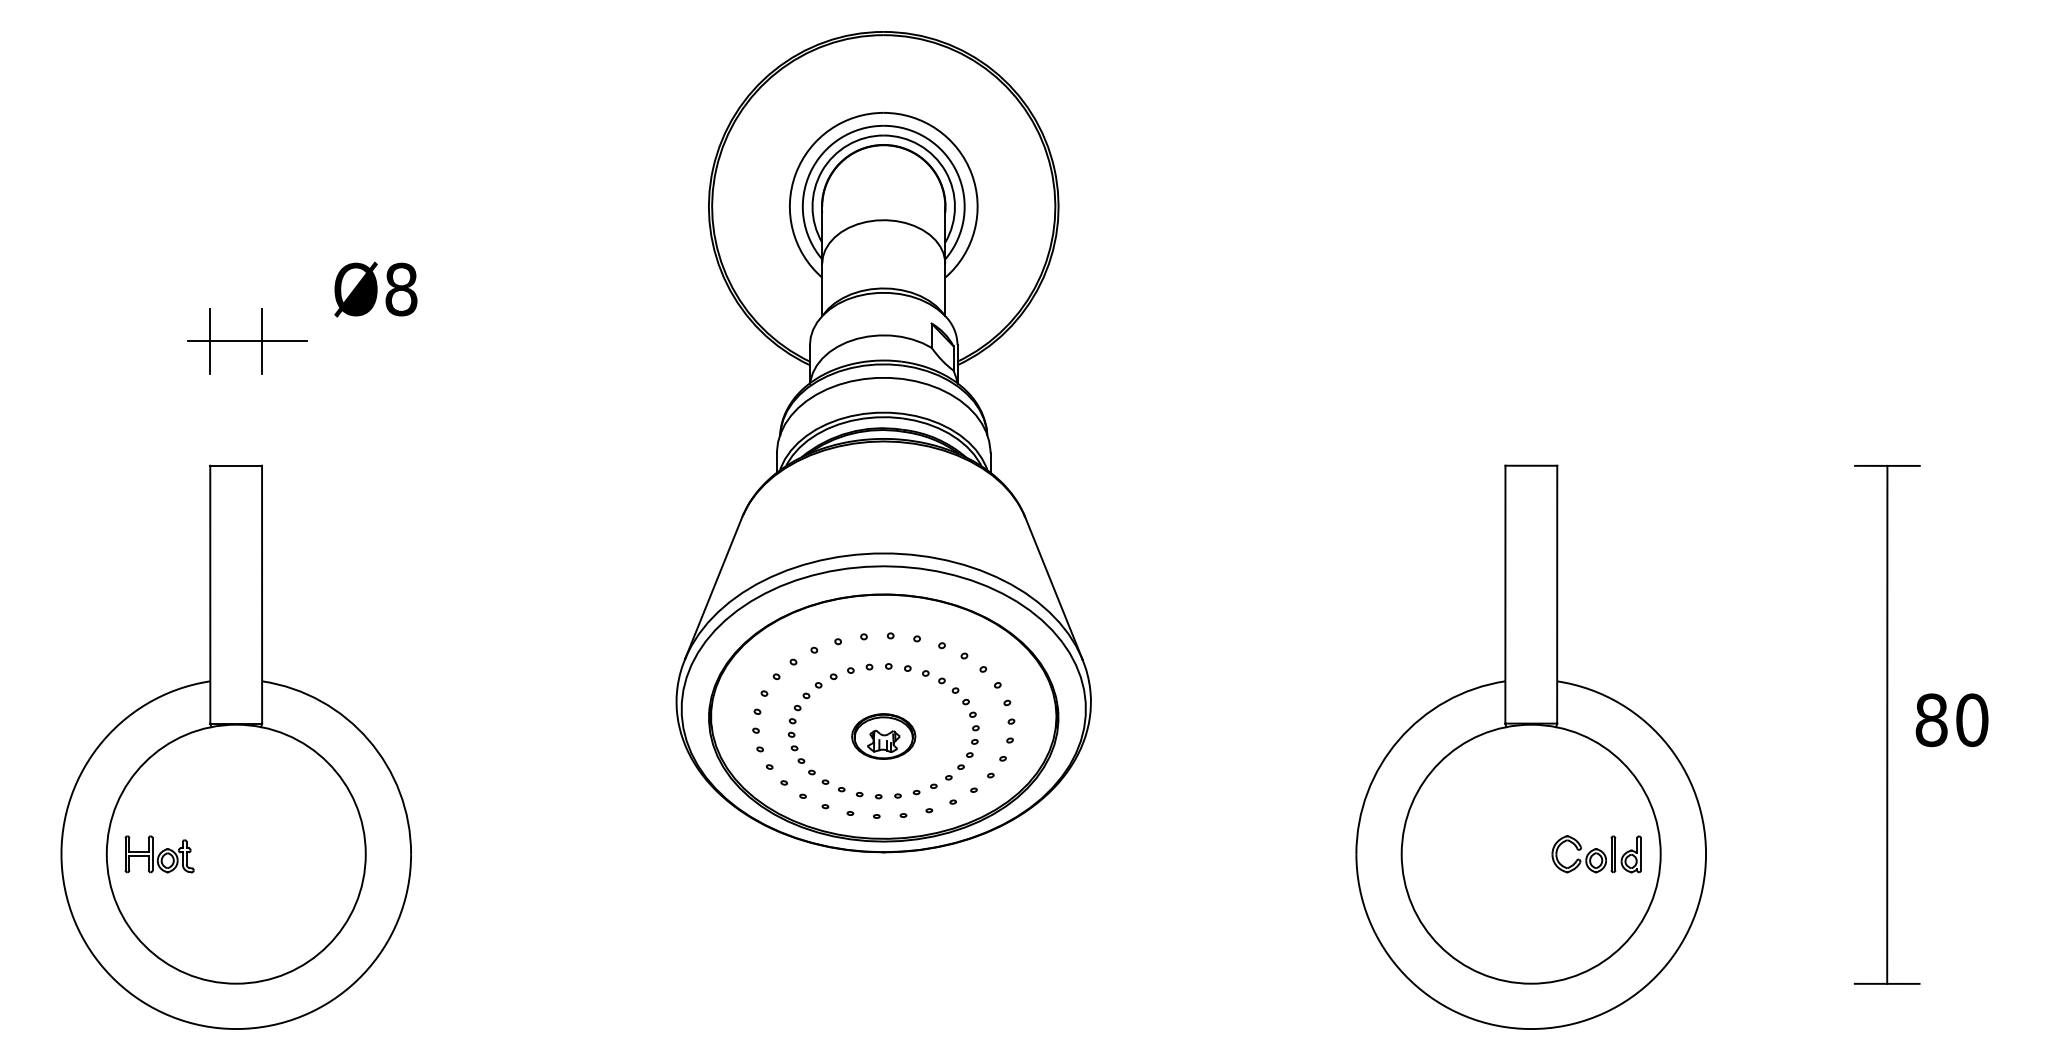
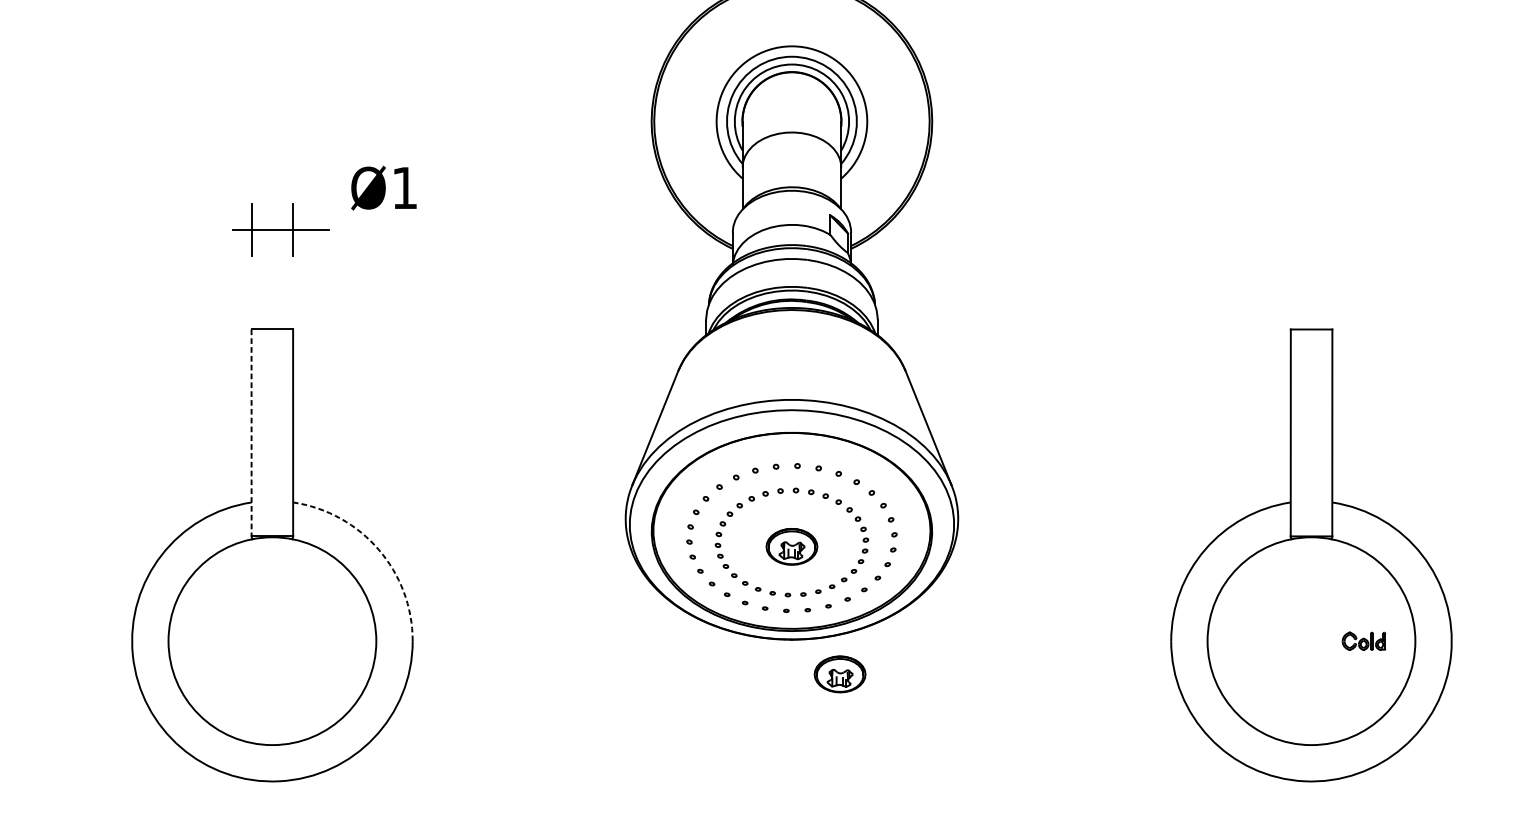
text: (401, 289) -> (405, 188), Ø8 -> Ø1
line: (210, 594) -> (251, 432), solid -> dashed
arc: (368, 740) -> (378, 549), solid -> dashed
part: (159, 854) -> (210, 641), removed
part: (1596, 854) -> (1363, 641), size x0.6
part: (943, 895) -> (839, 674), added

